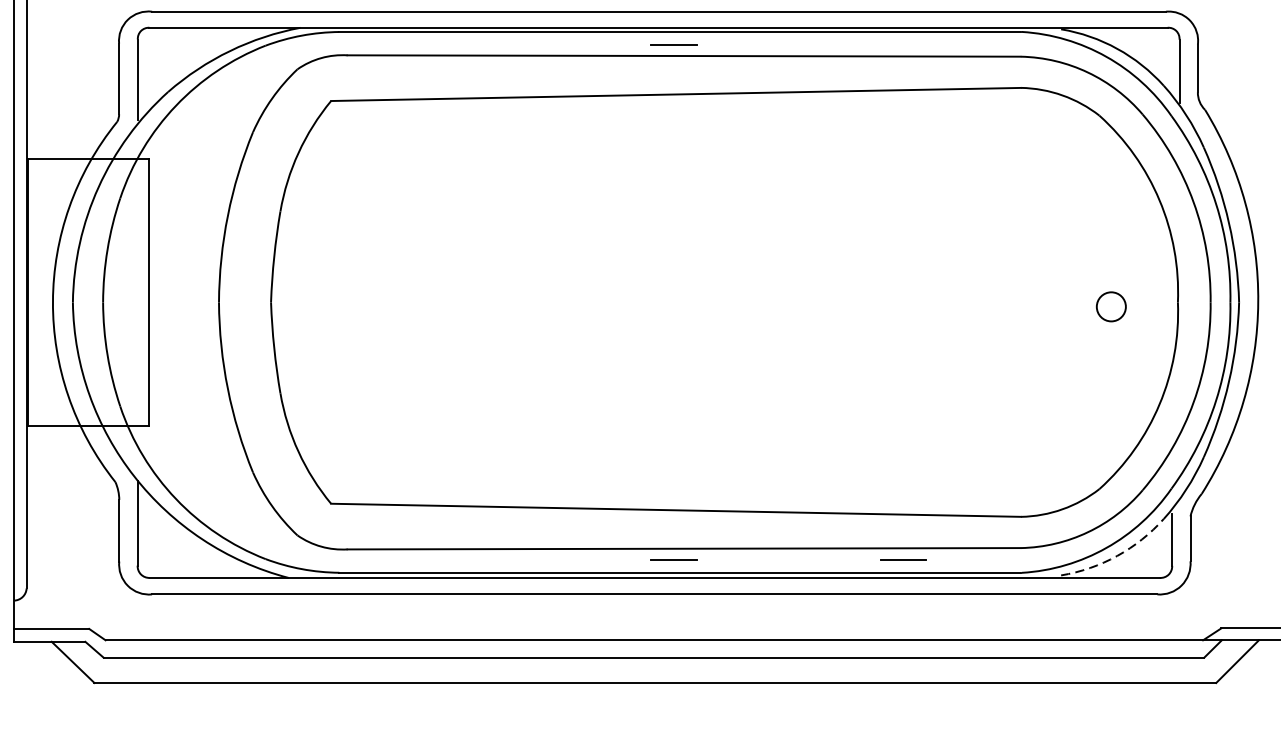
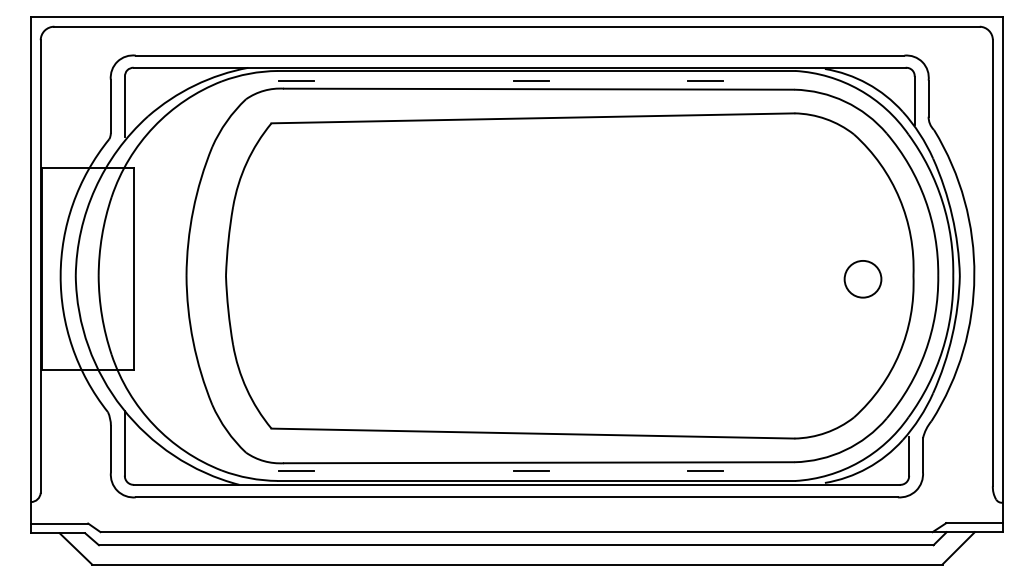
line: (364, 44) -> (296, 80), added
line: (903, 44) -> (705, 80), added
circle: (1110, 307) -> (862, 279), size x1.67
arc: (1117, 556) -> (867, 468), dashed -> solid
line: (364, 560) -> (296, 471), added

